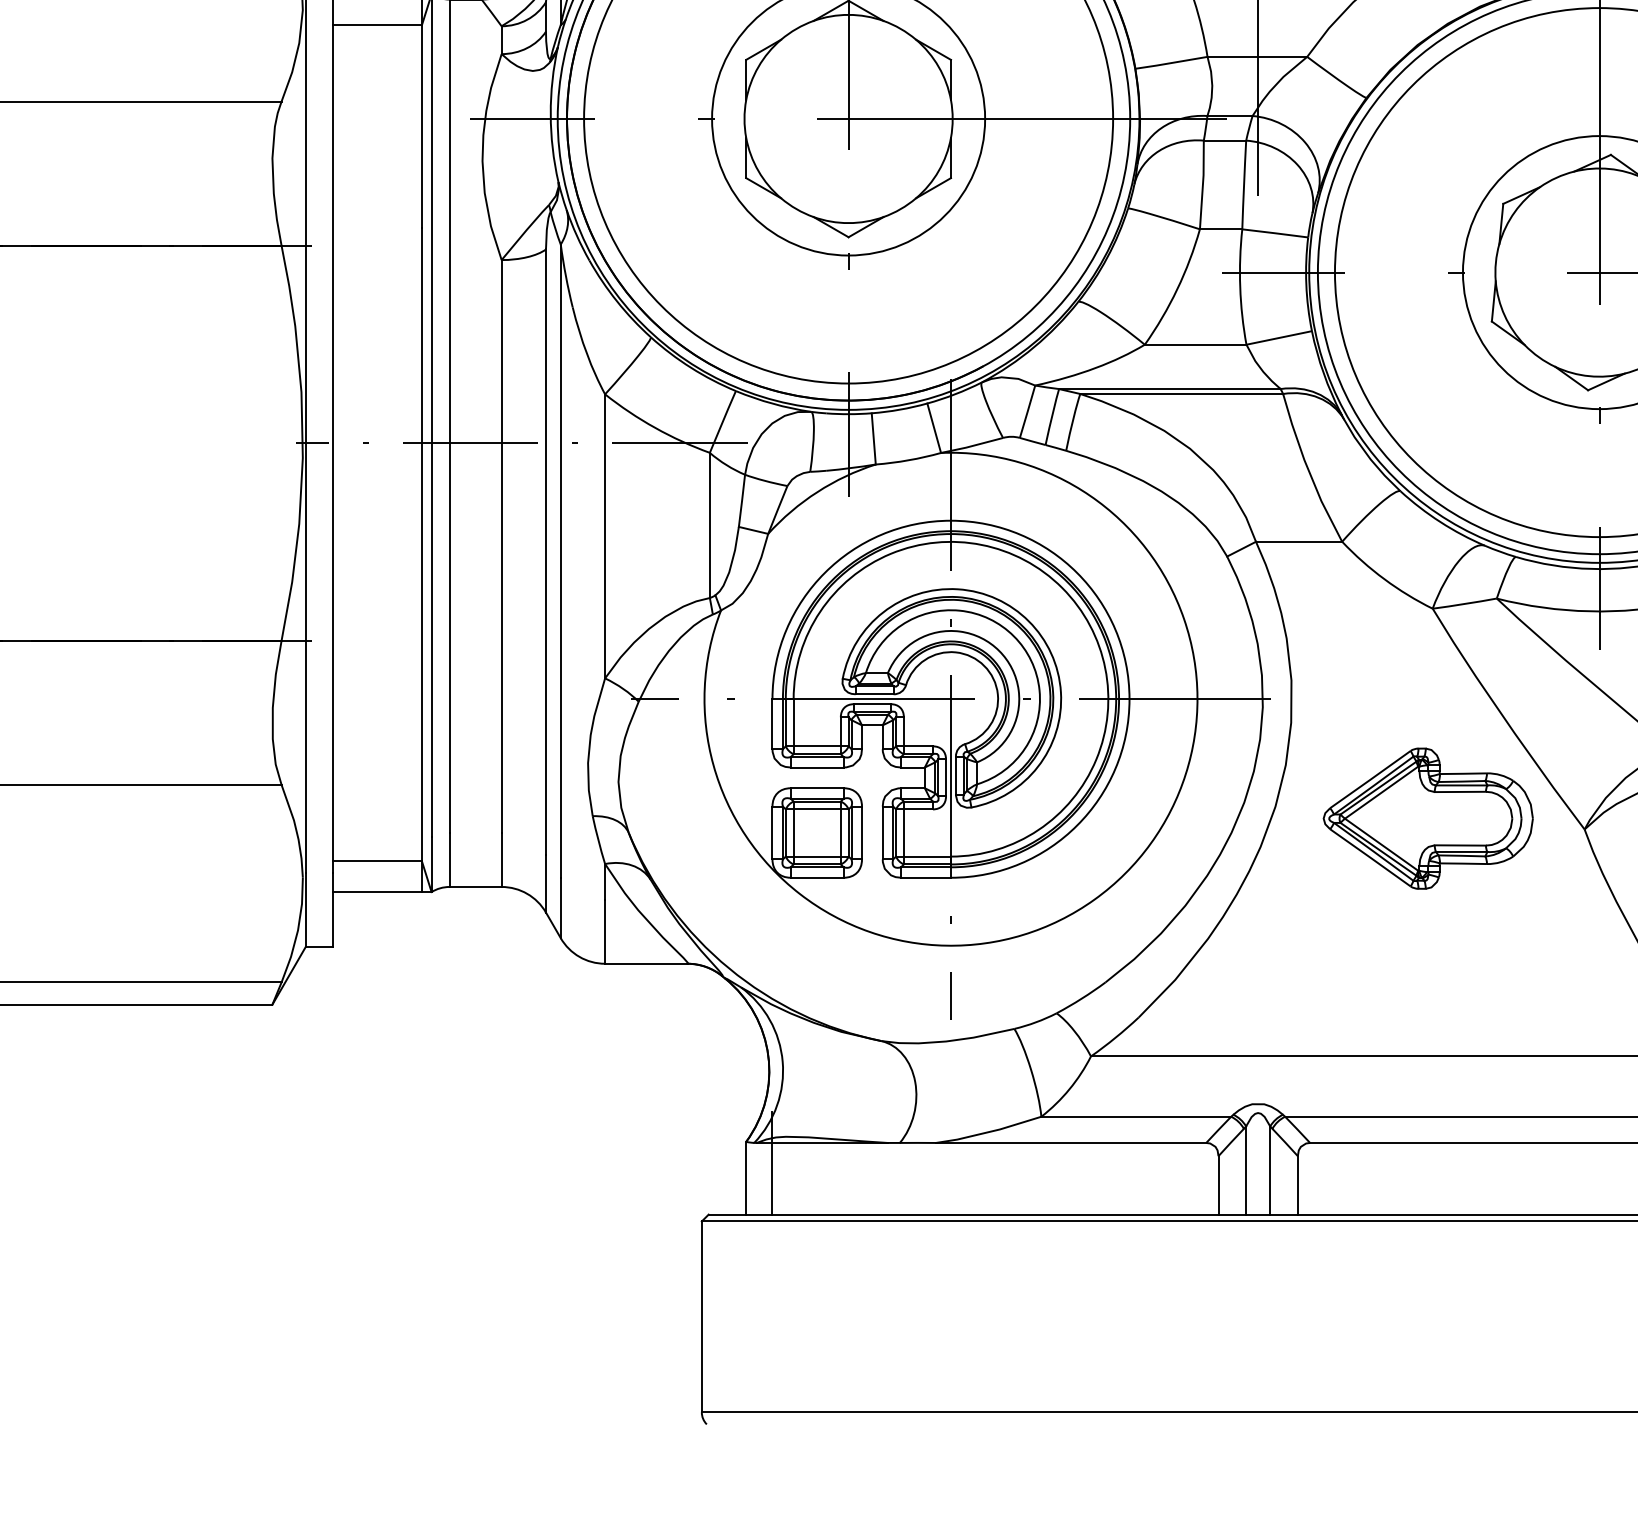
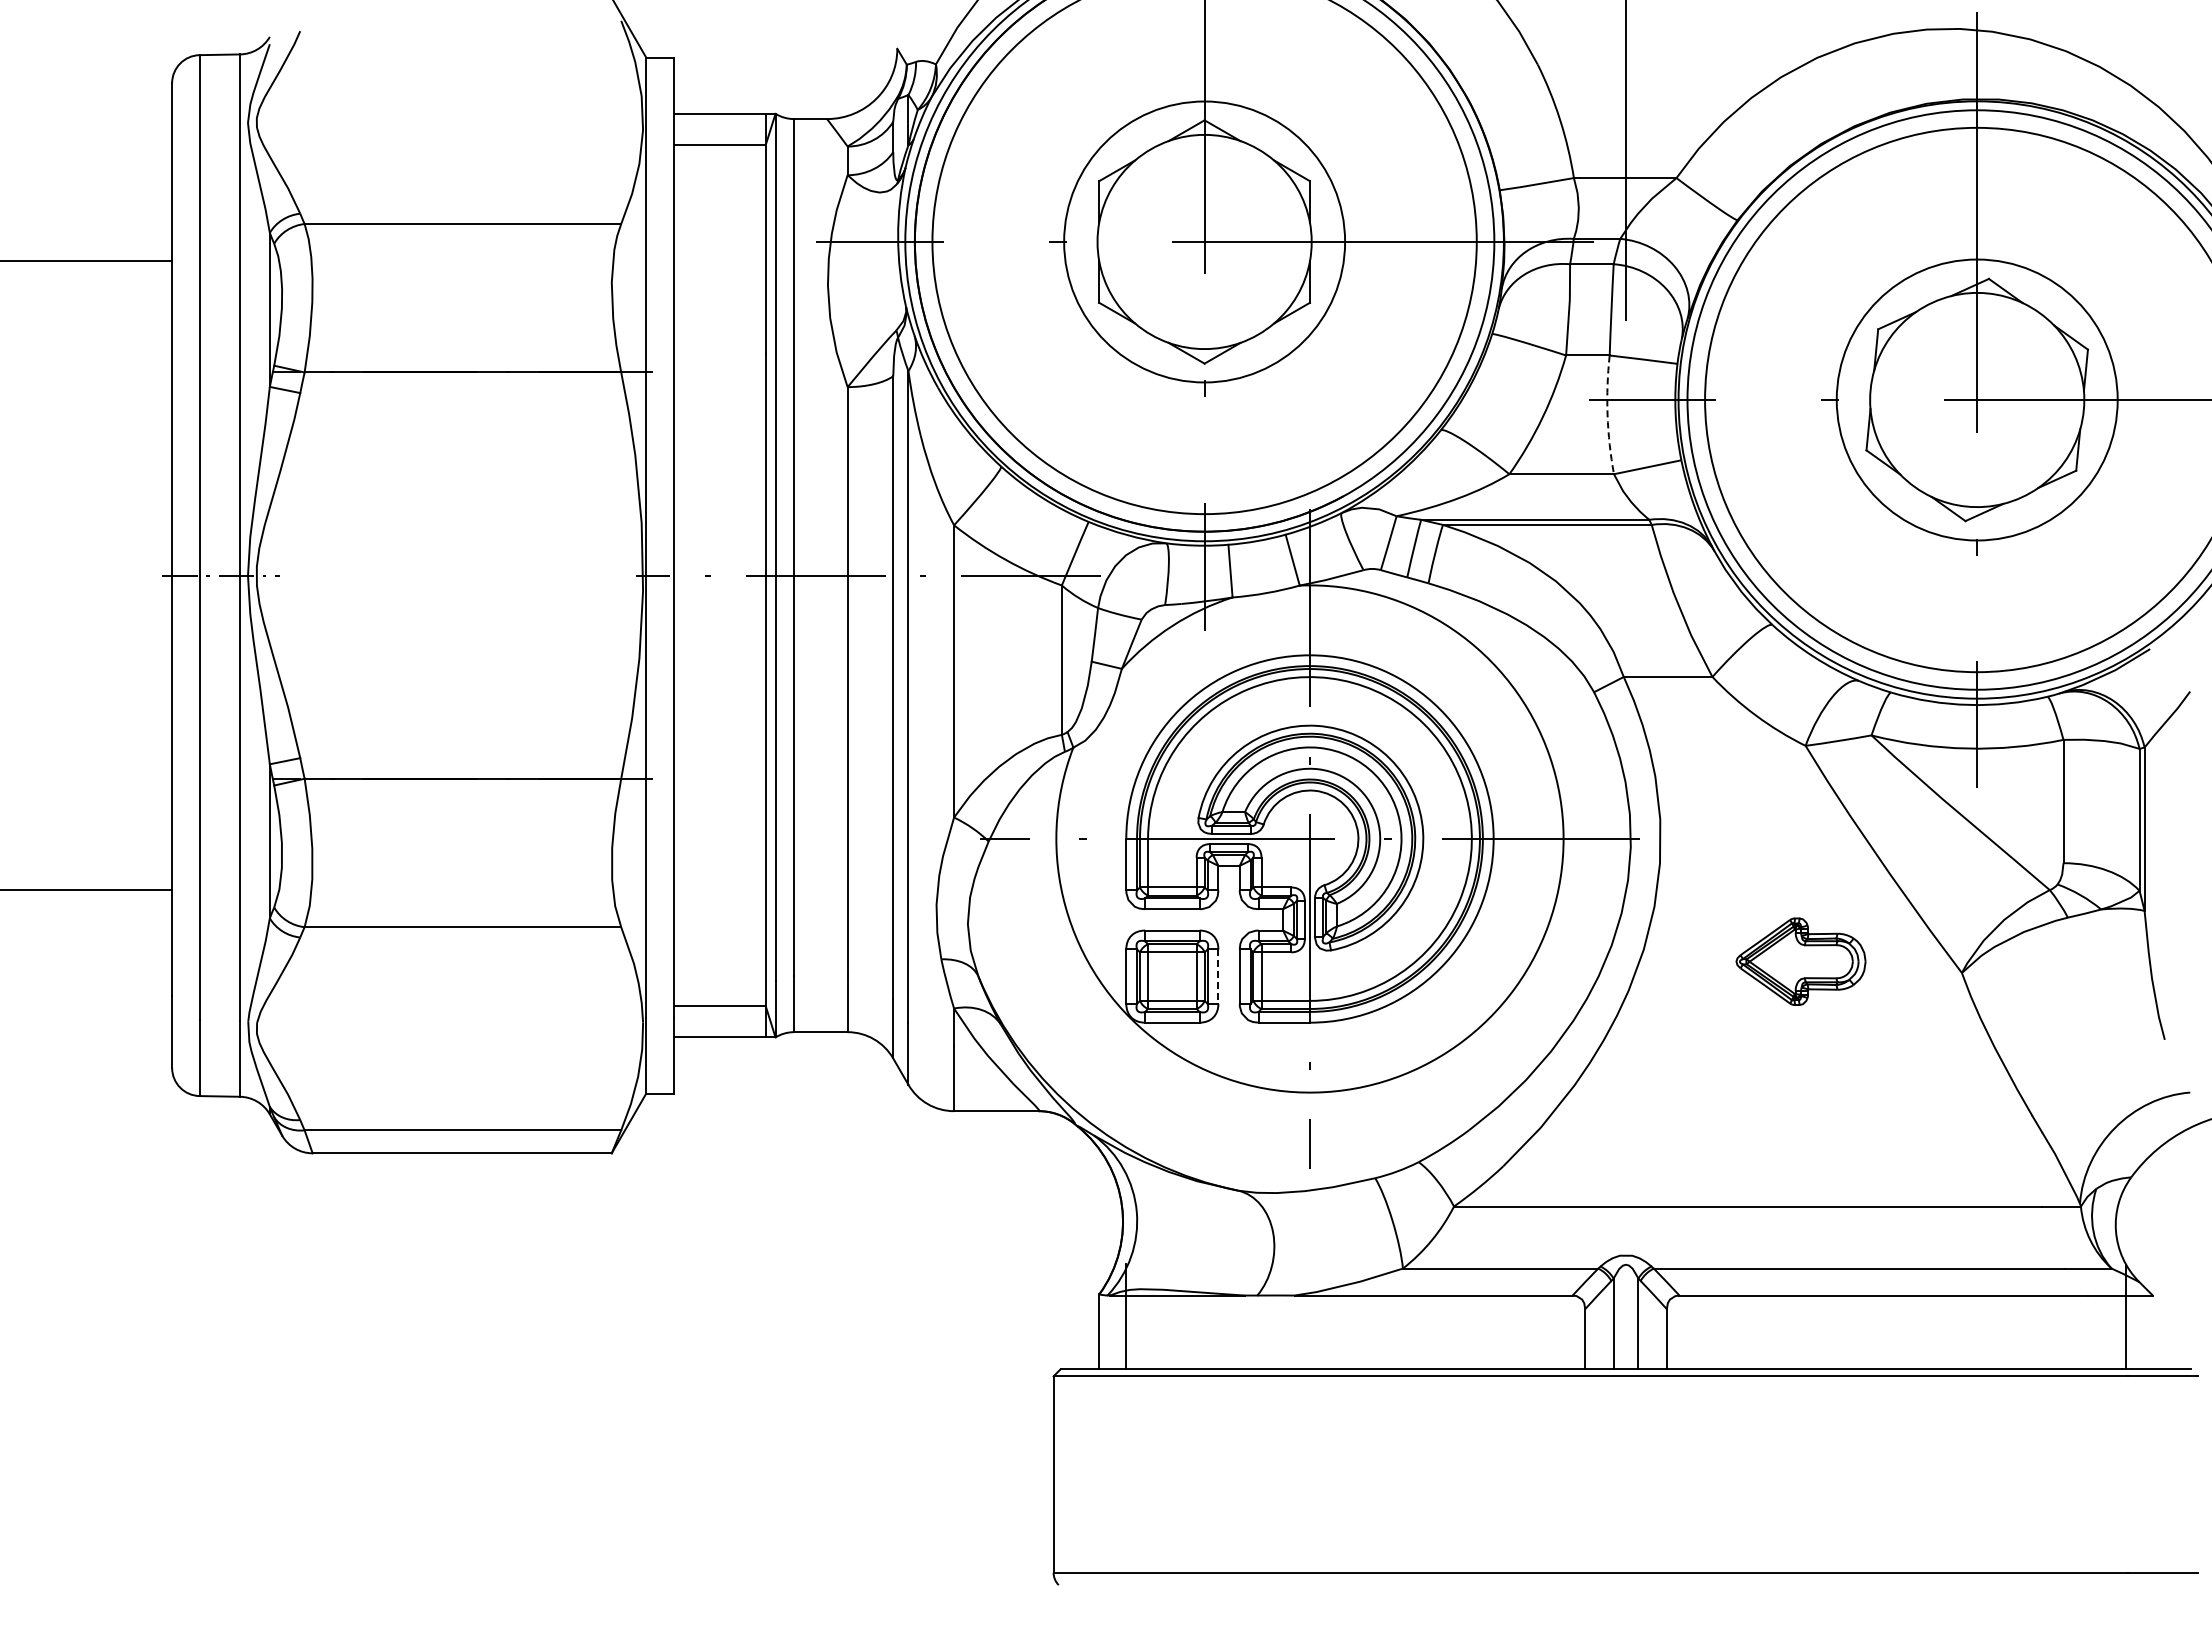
arc: (1240, 287) -> (1607, 415), solid -> dashed
part: (1427, 818) -> (1800, 961), size x0.6
line: (862, 833) -> (1218, 977), solid -> dashed

